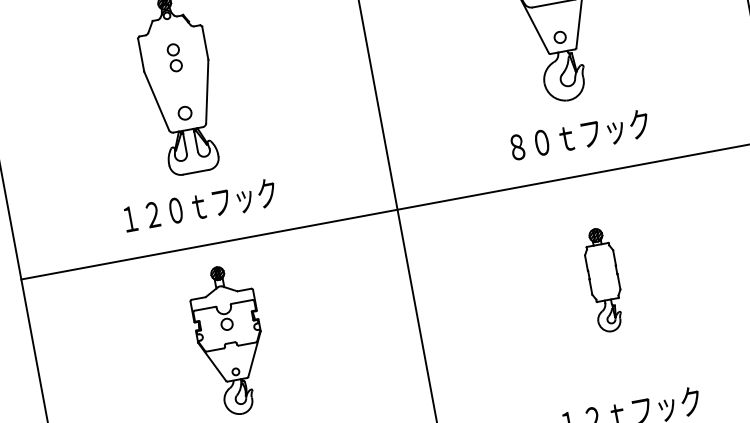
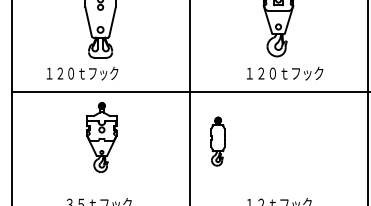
text: (591, 133) -> (284, 73), ８０ｔフック -> １２０ｔフック
text: (199, 205) -> (82, 73), moved
part: (602, 279) -> (217, 141), moved

